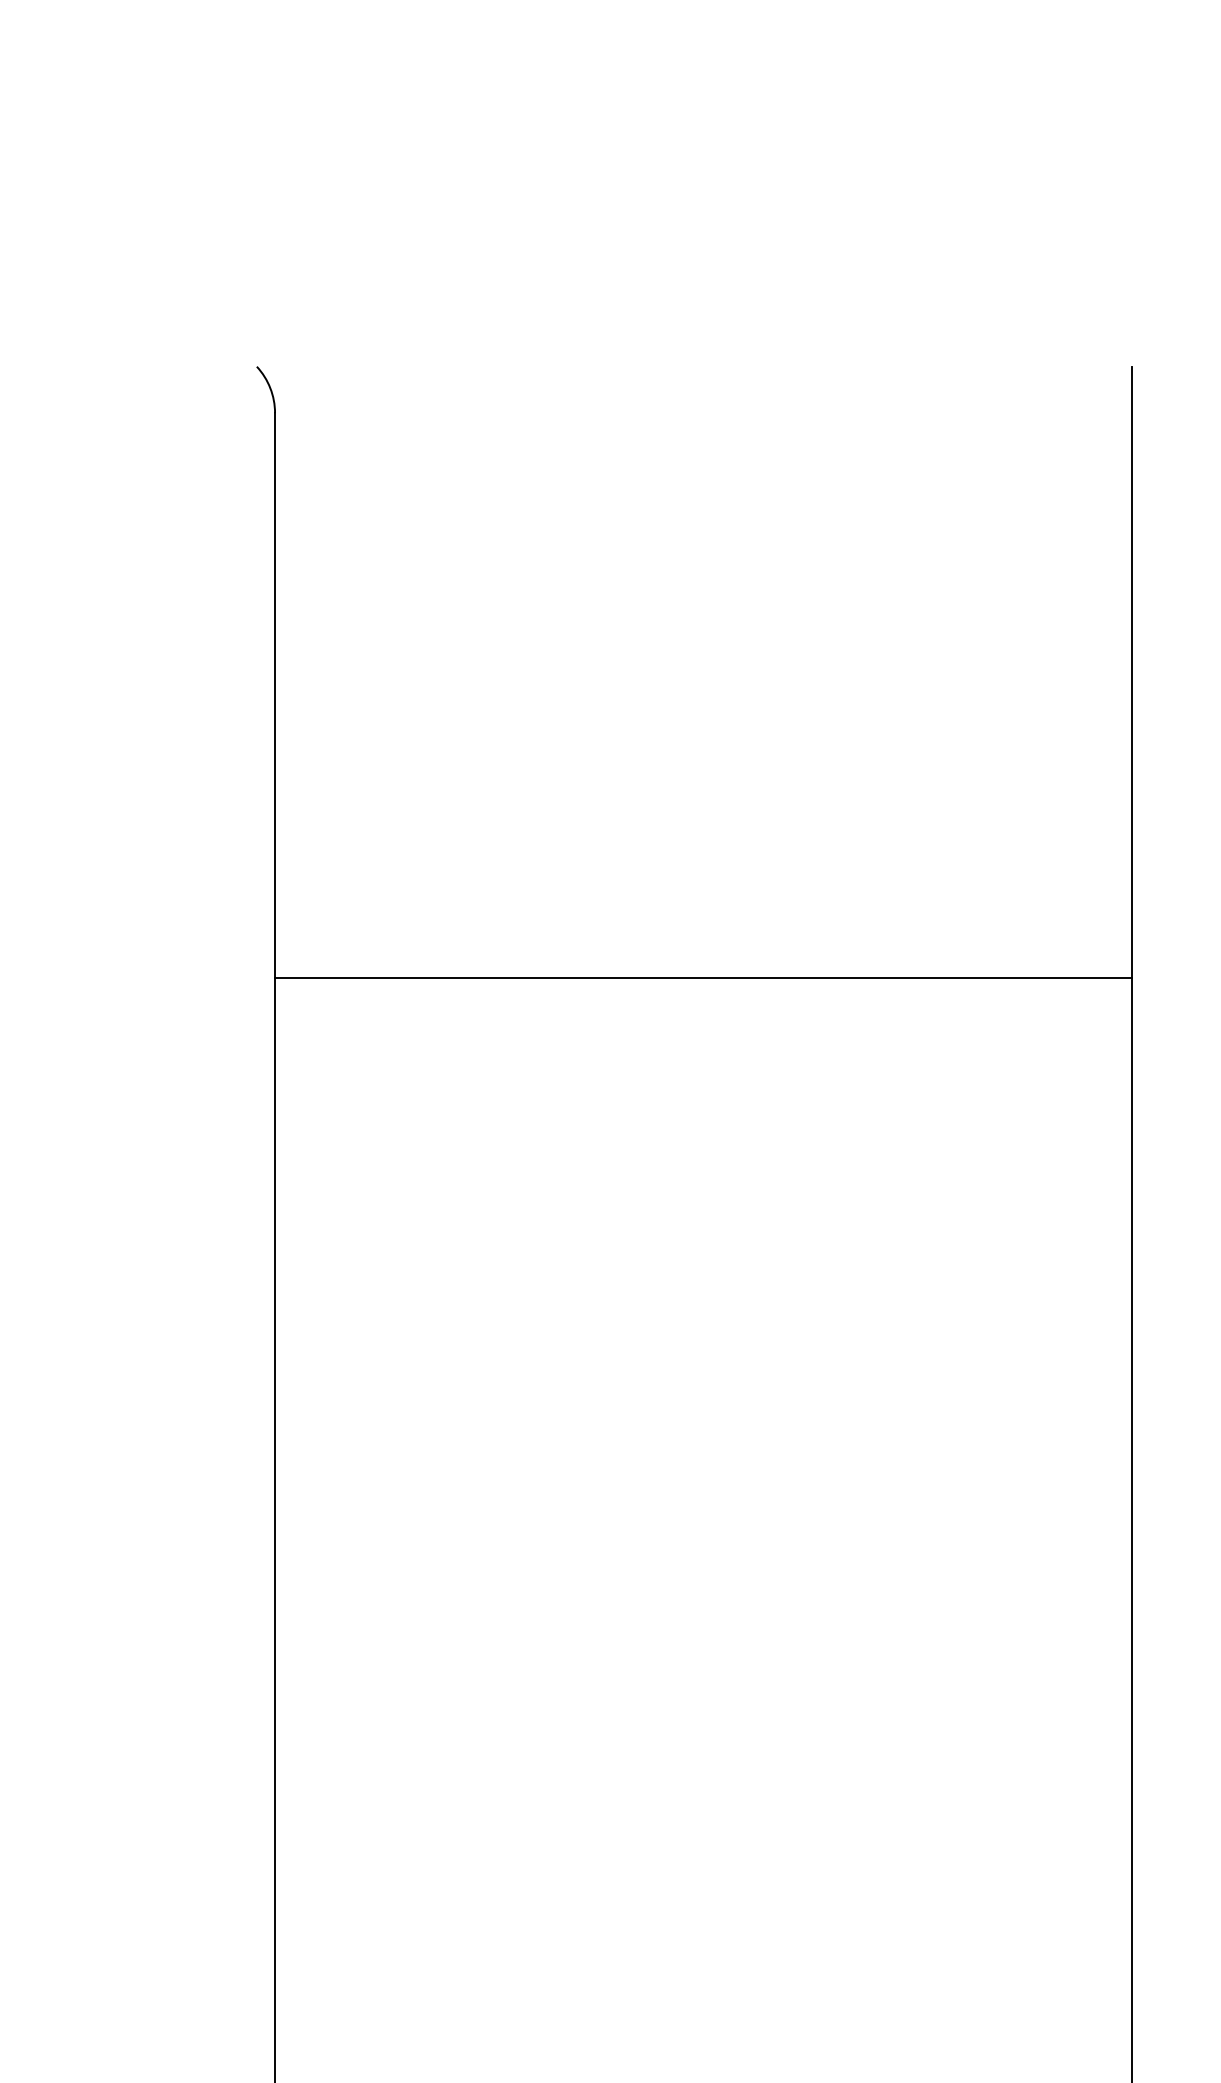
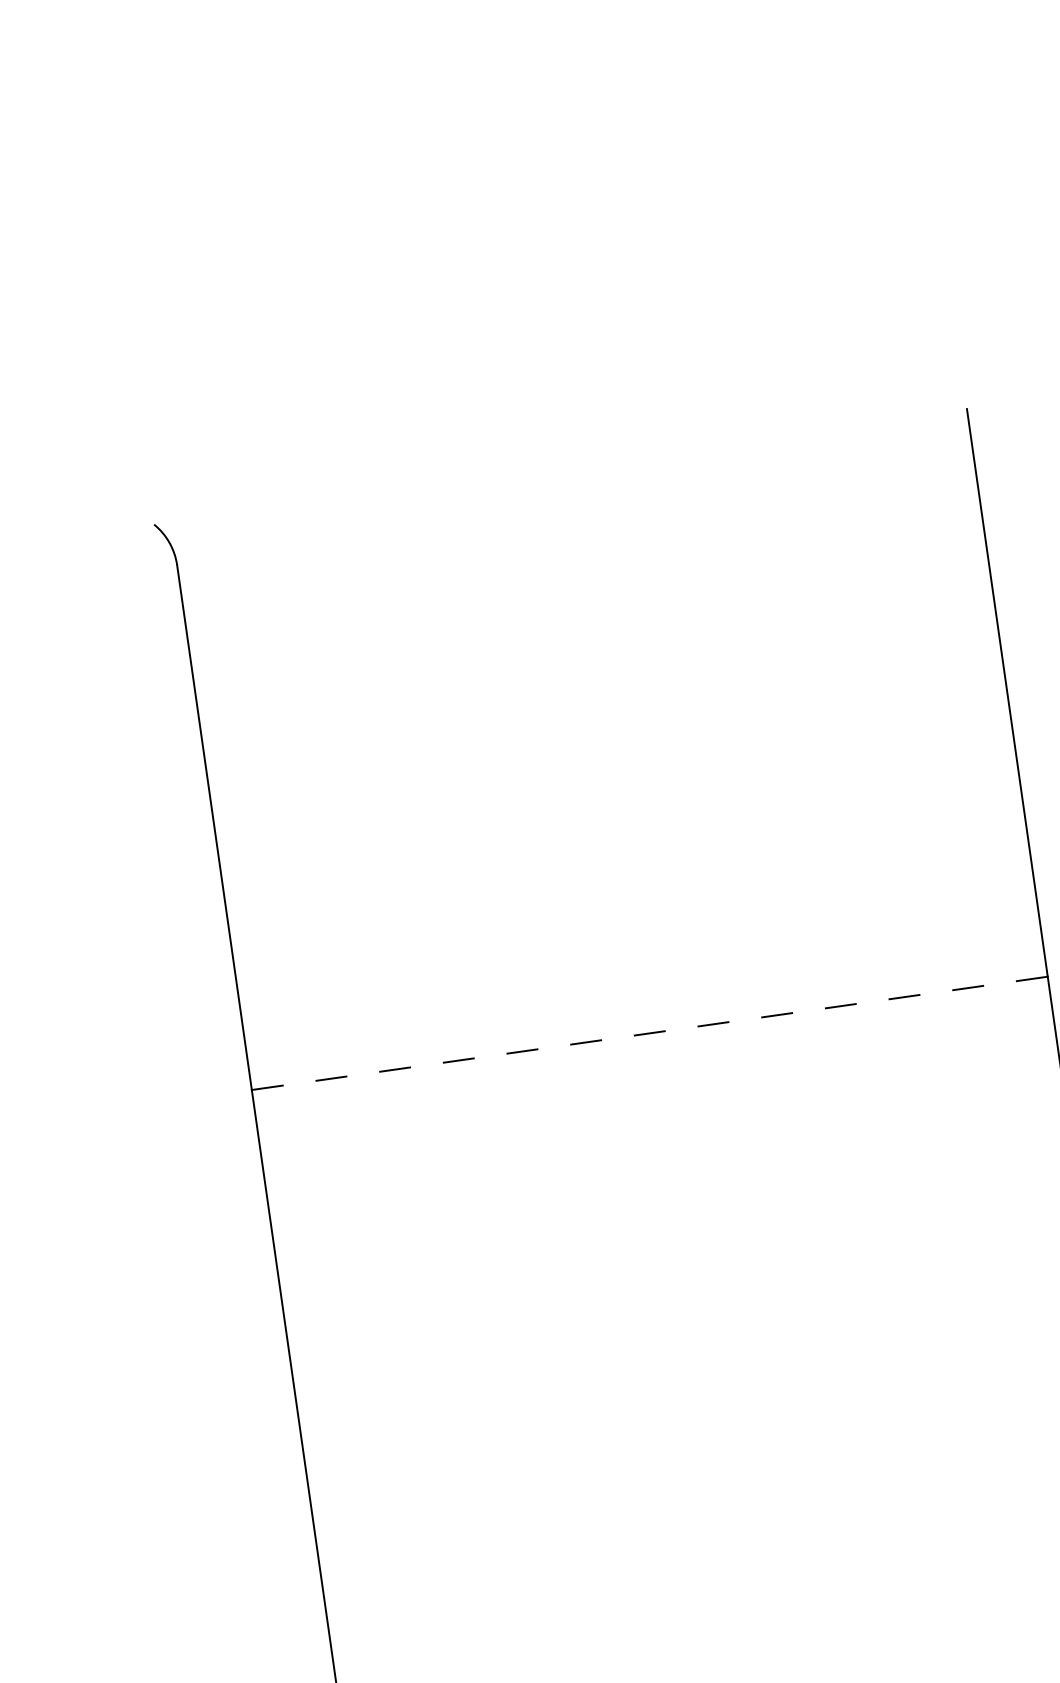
line: (703, 978) -> (649, 1033), solid -> dashed

